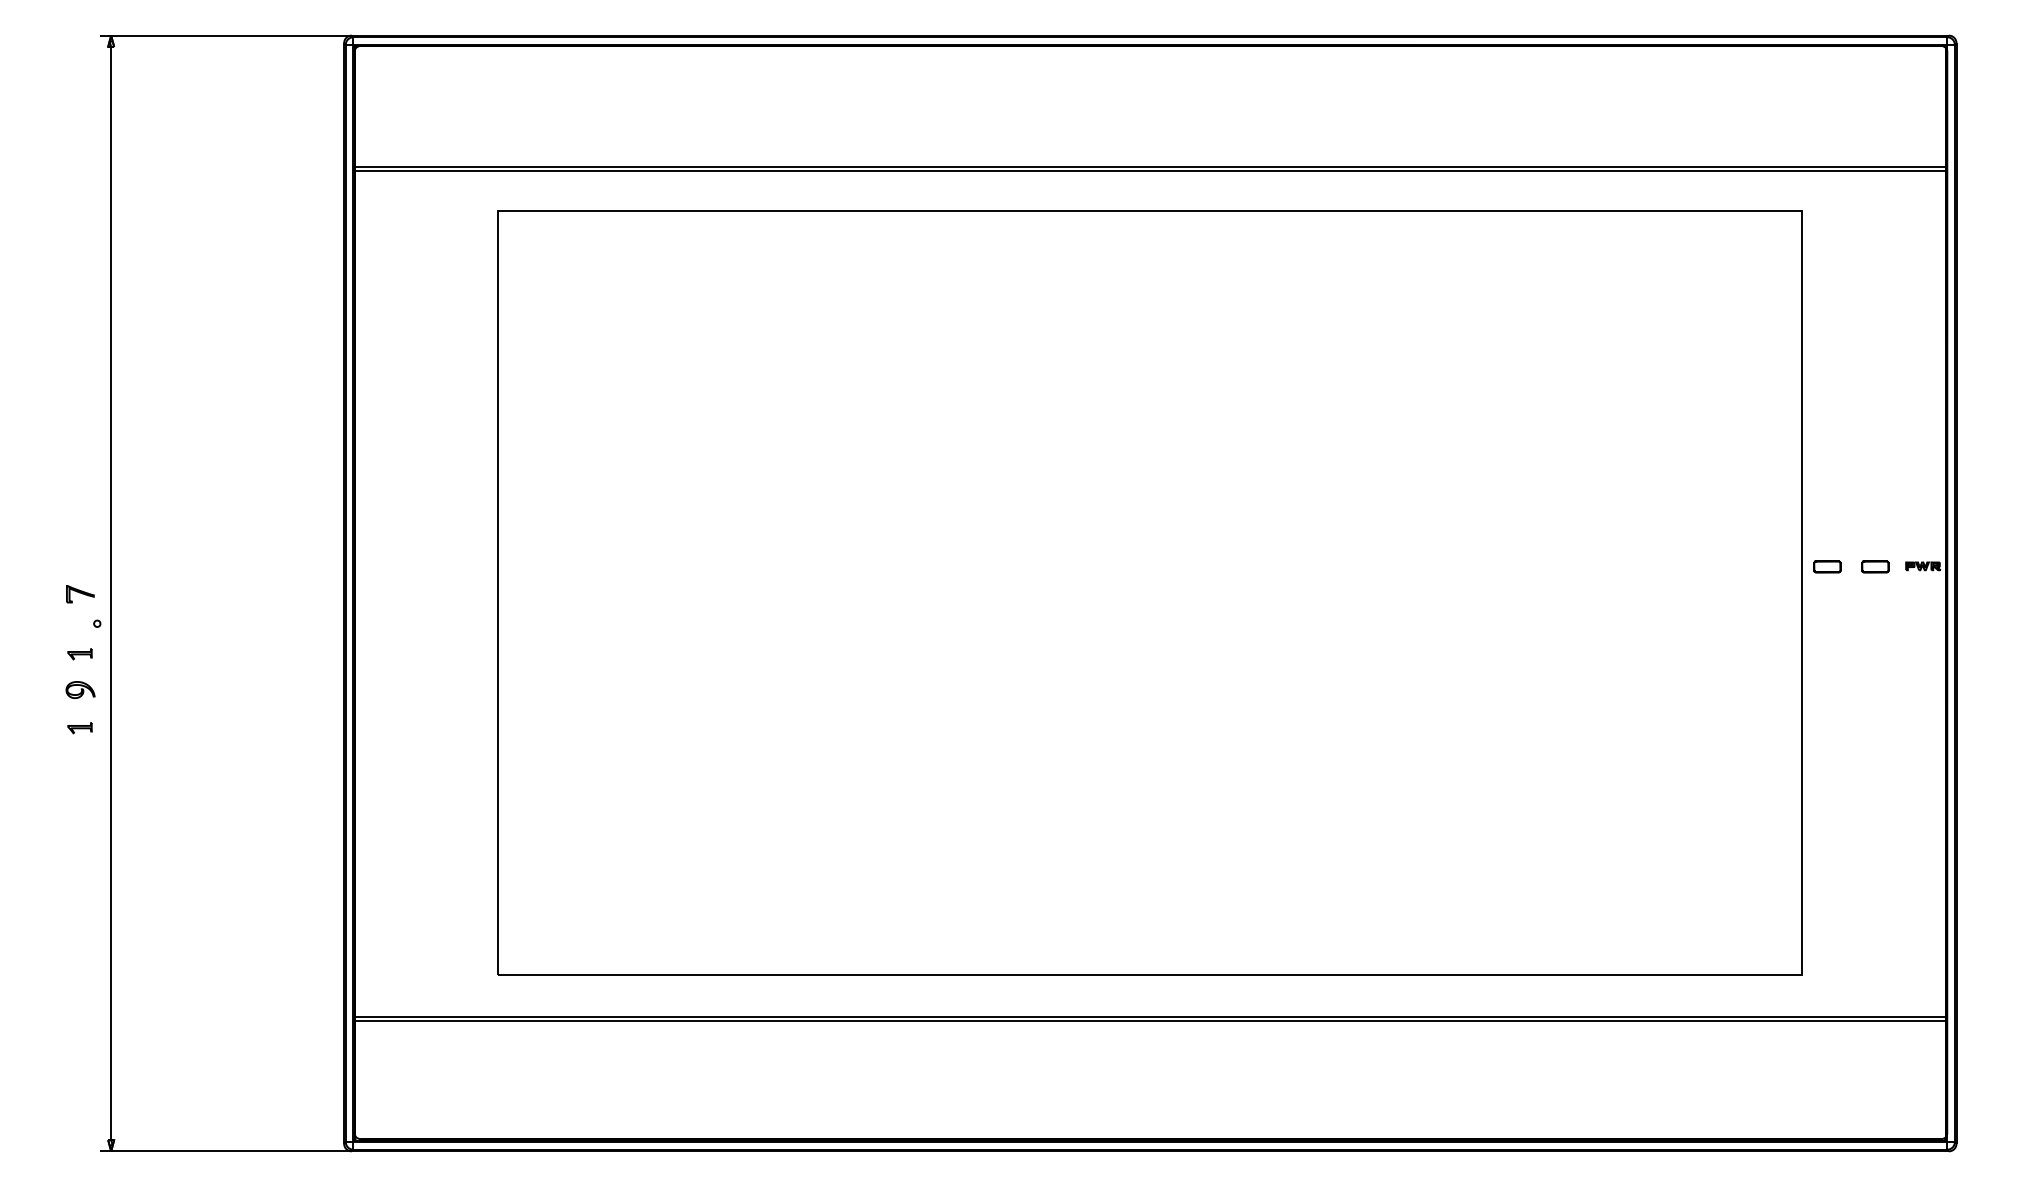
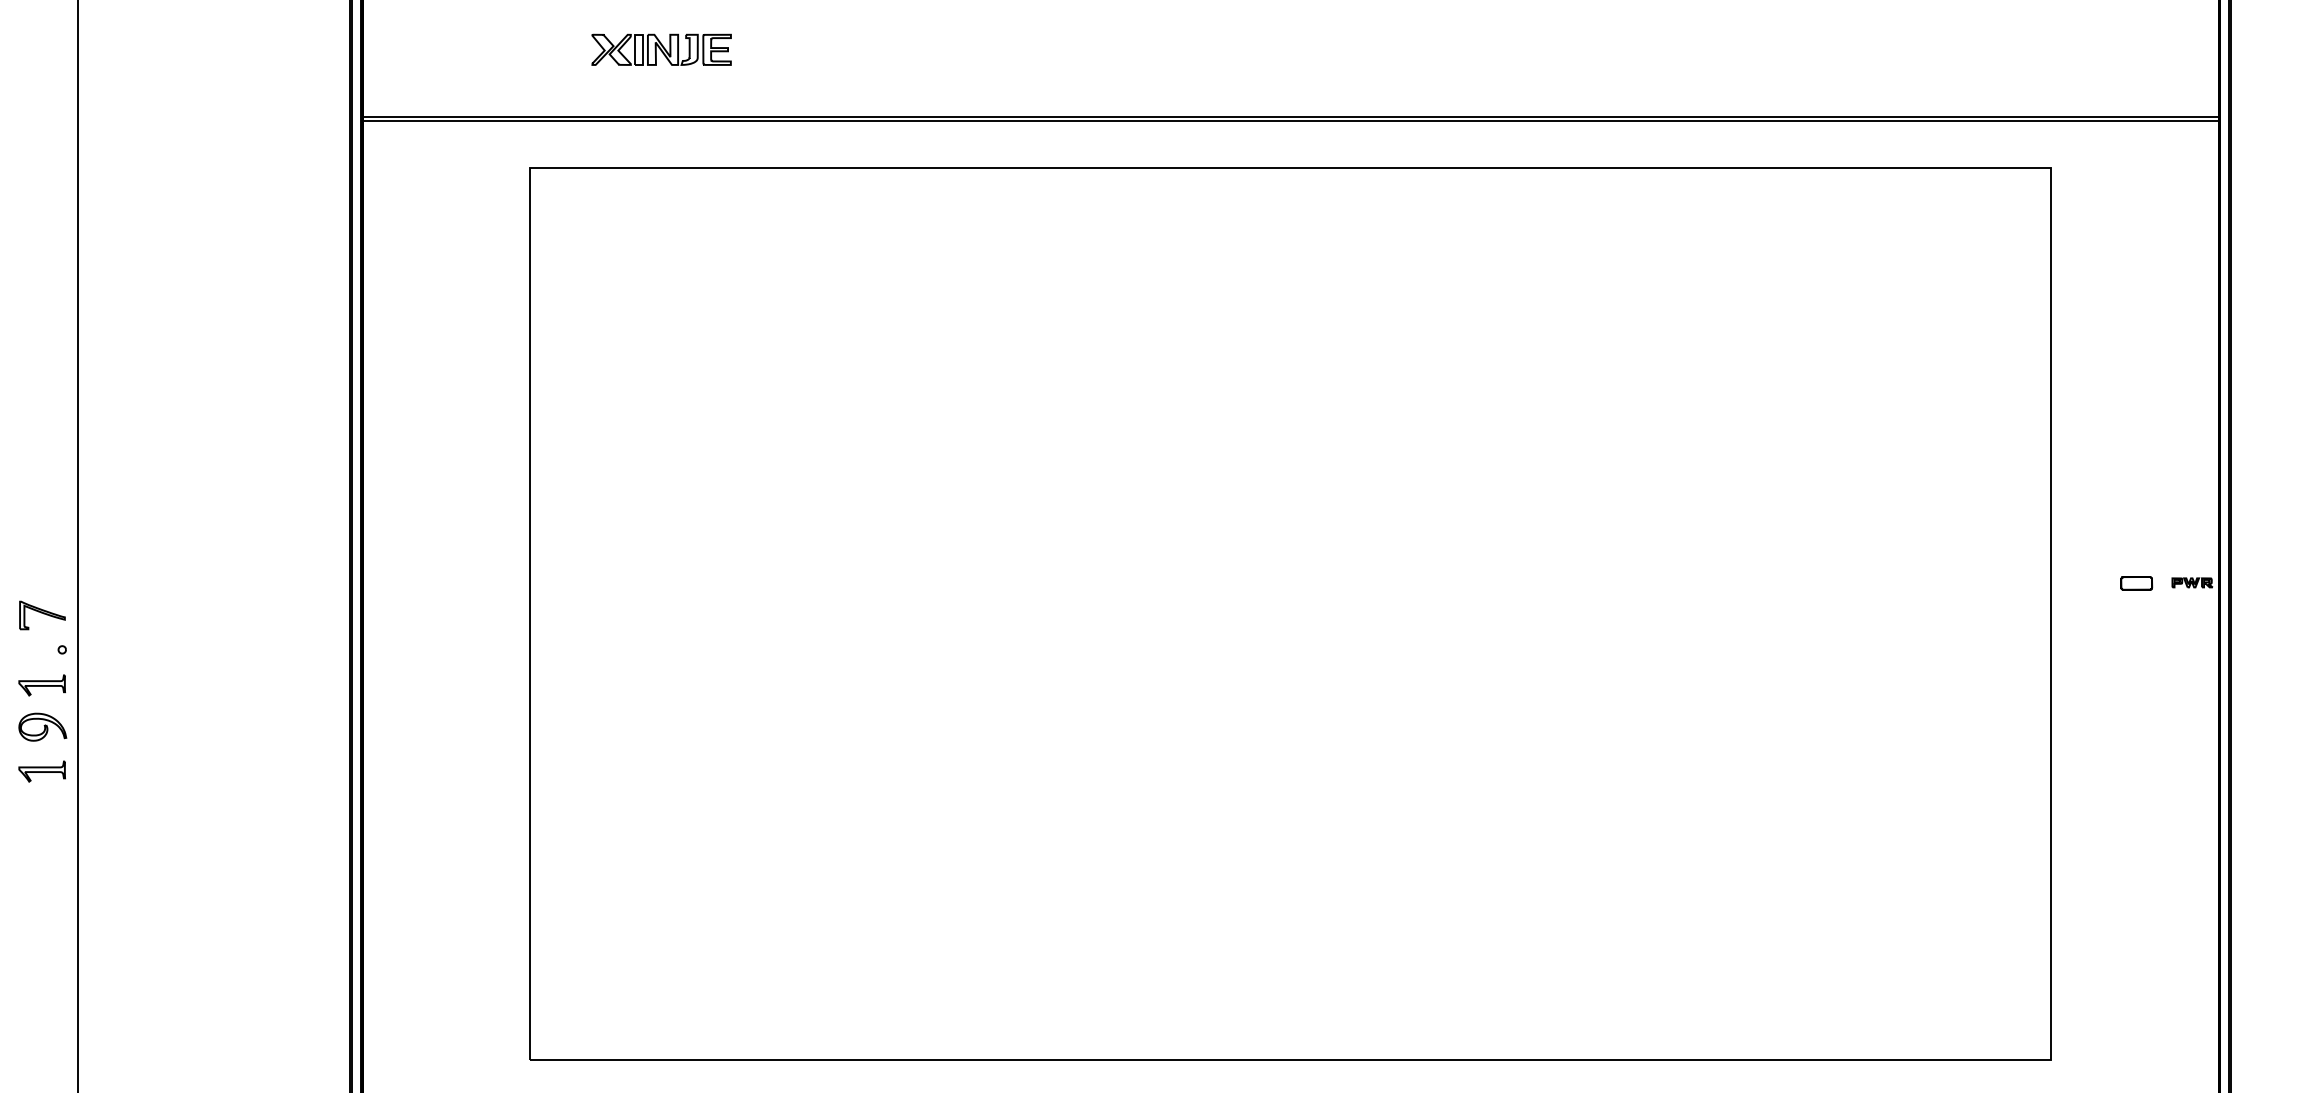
part: (610, 109) -> (660, 49), added
part: (1827, 566) -> (2080, 583), removed
part: (80, 593) -> (42, 614), size x1.43
part: (79, 653) -> (41, 684), size x1.67
part: (80, 689) -> (42, 726), size x1.43
part: (79, 727) -> (41, 770), size x1.67

